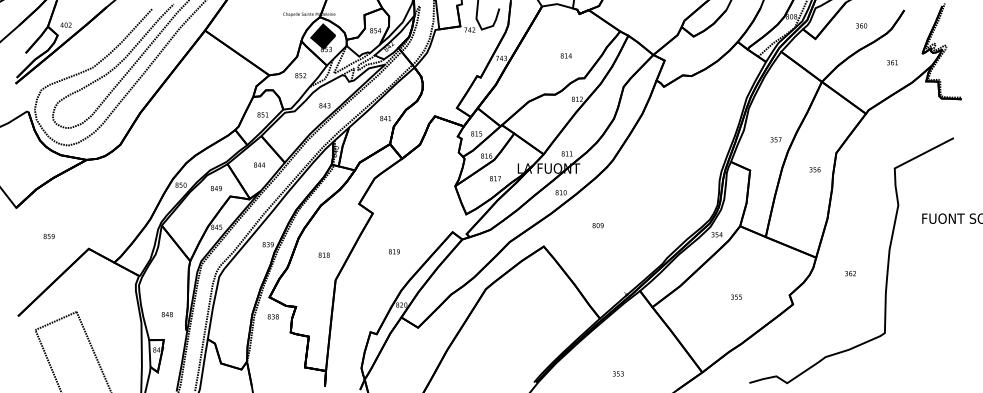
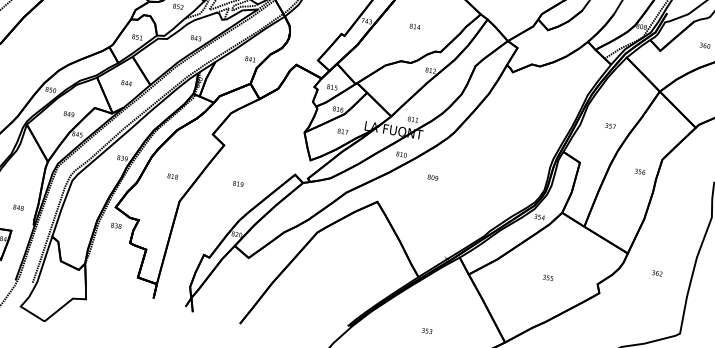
text: (565, 55) -> (414, 26), moved
text: (775, 139) -> (610, 125), moved
text: (215, 188) -> (68, 114), moved
text: (597, 225) -> (432, 177), moved

